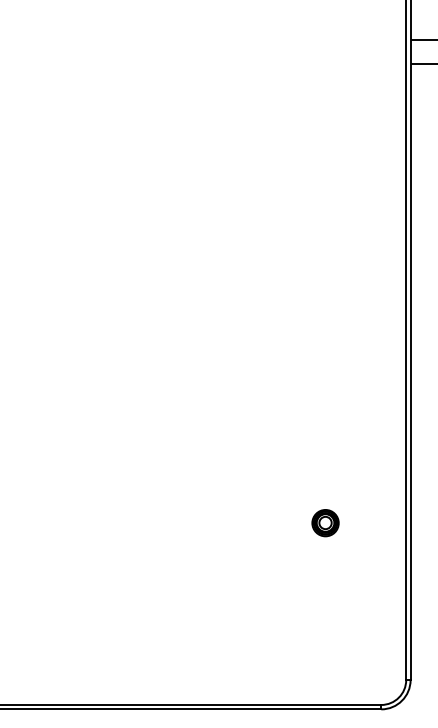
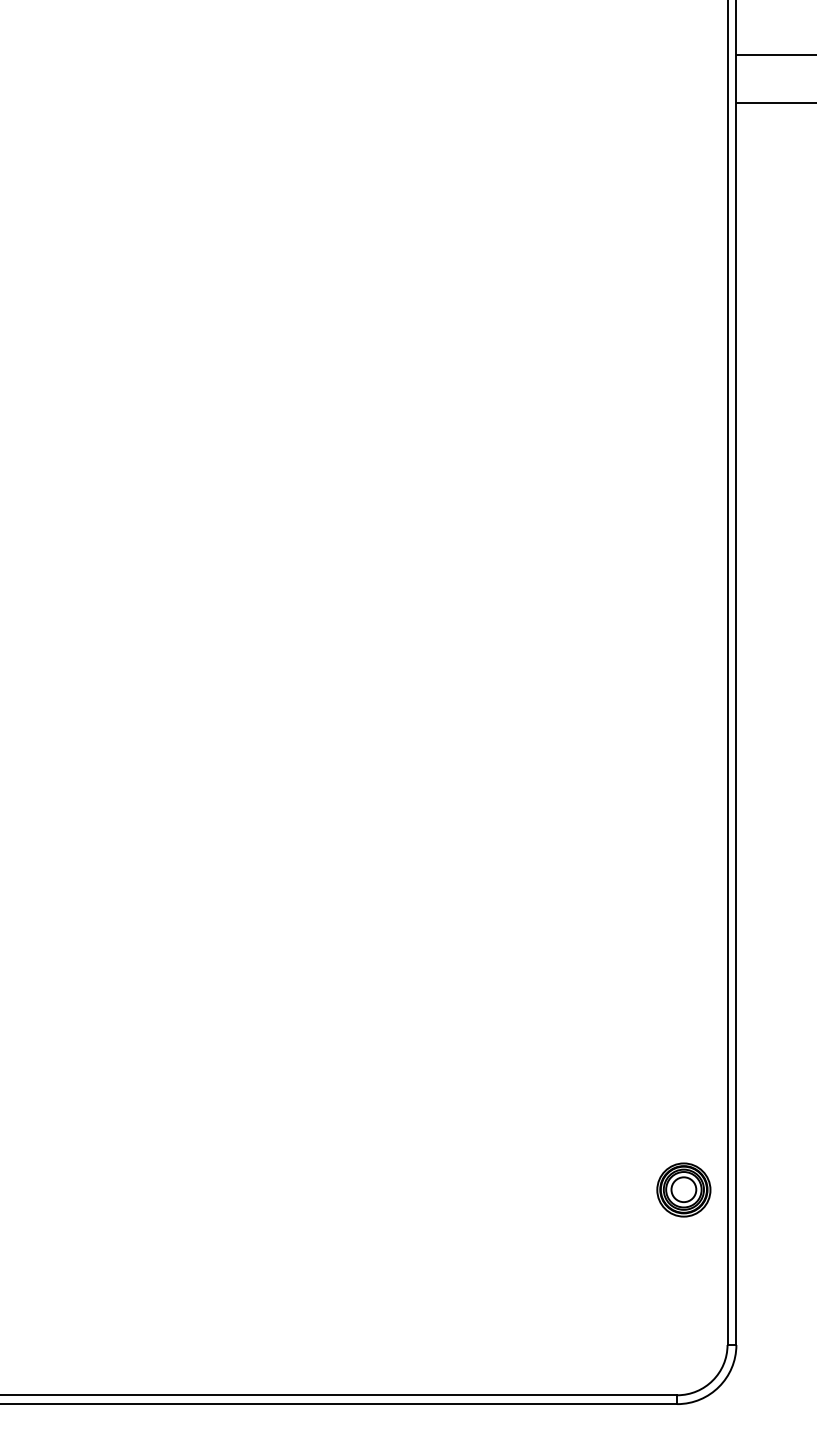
part: (325, 523) -> (683, 1190), moved

